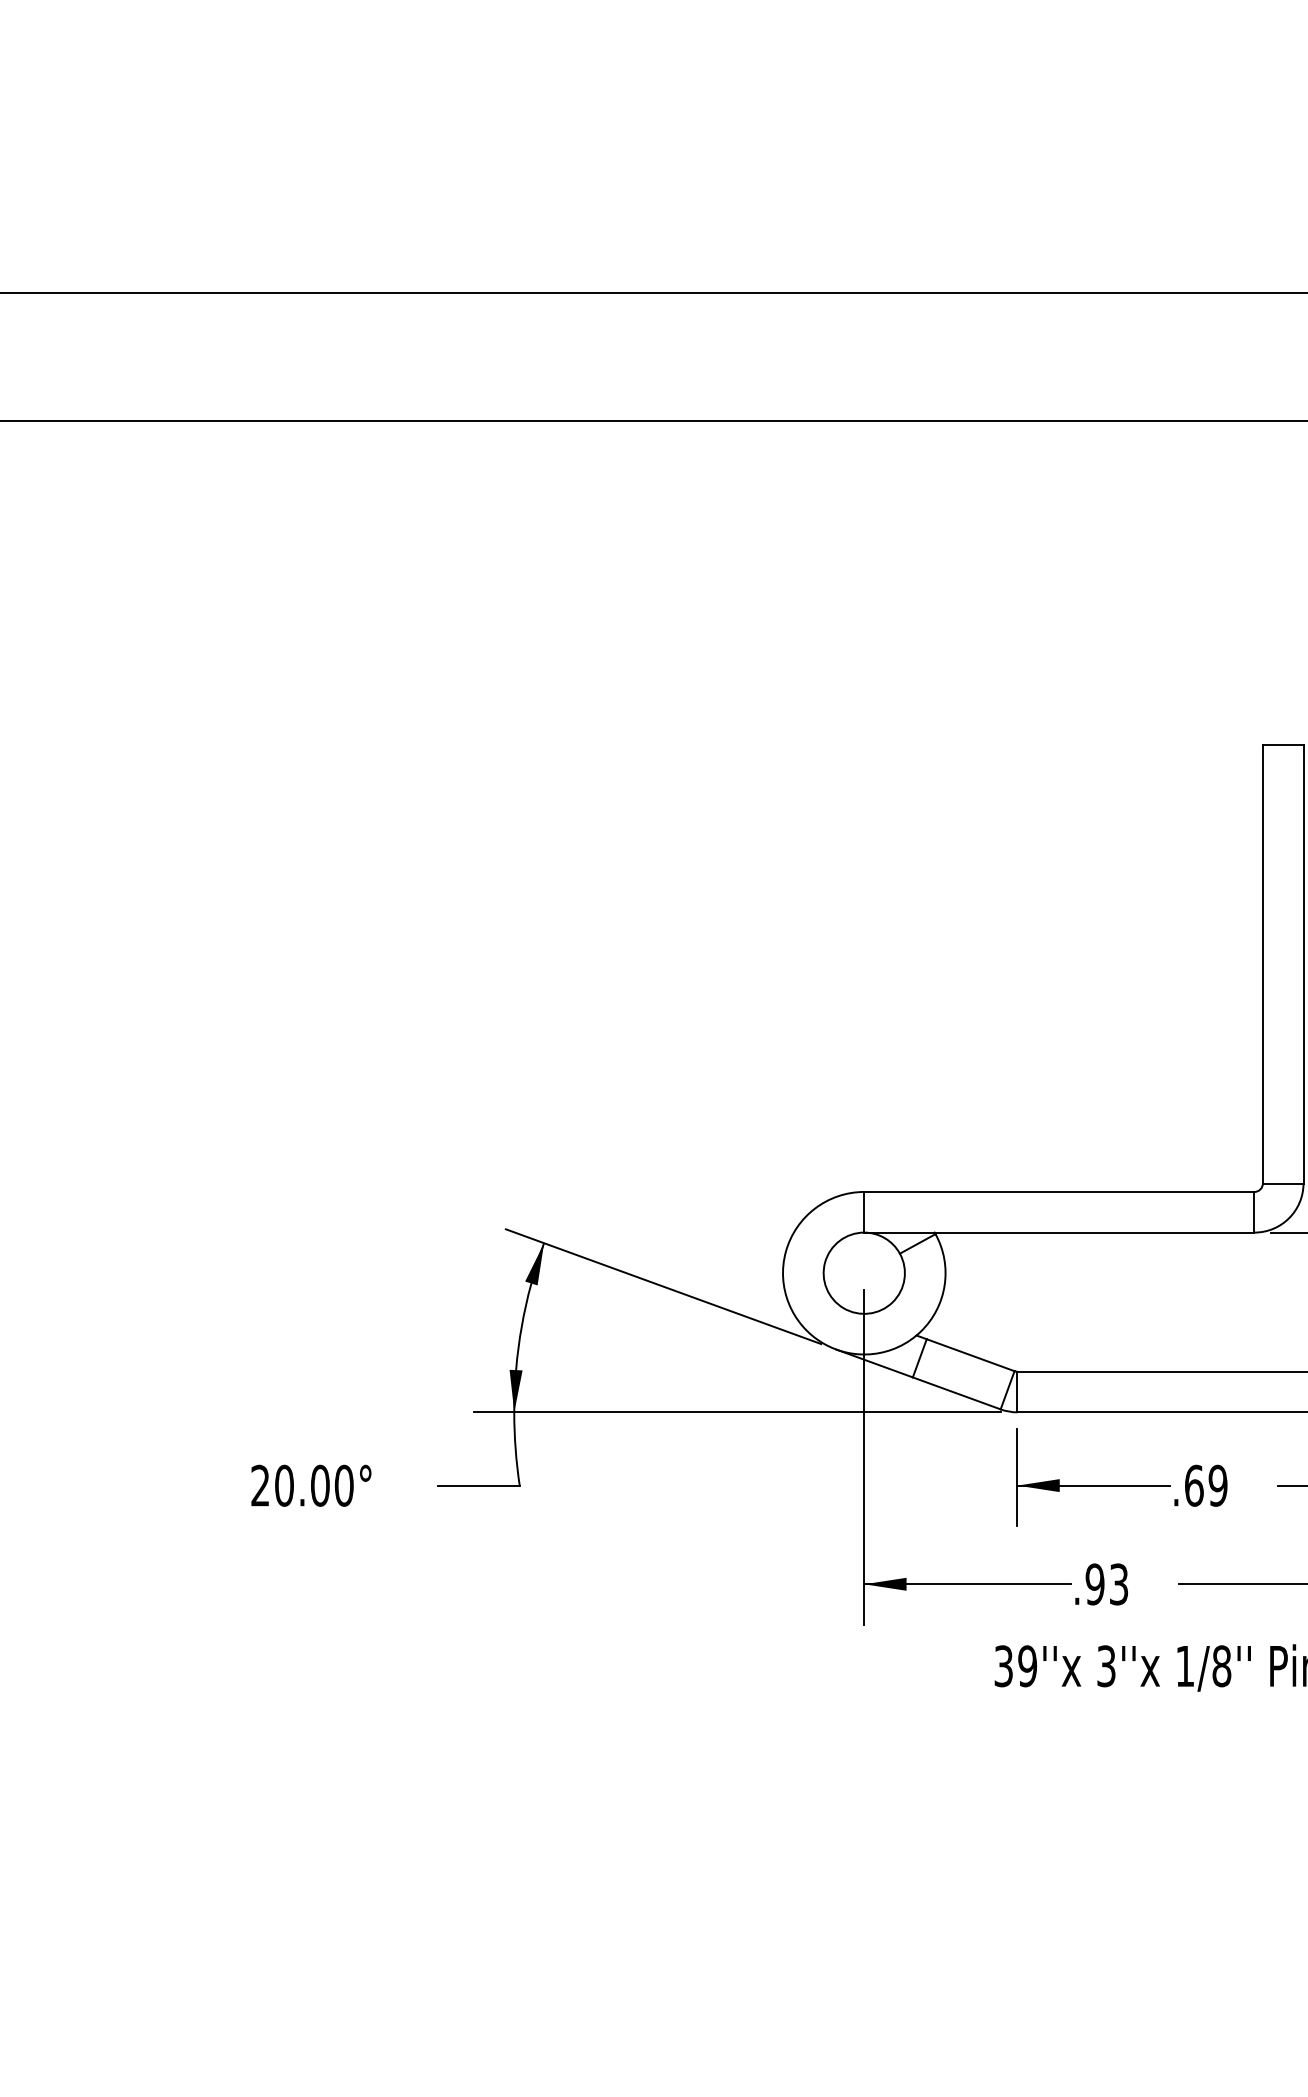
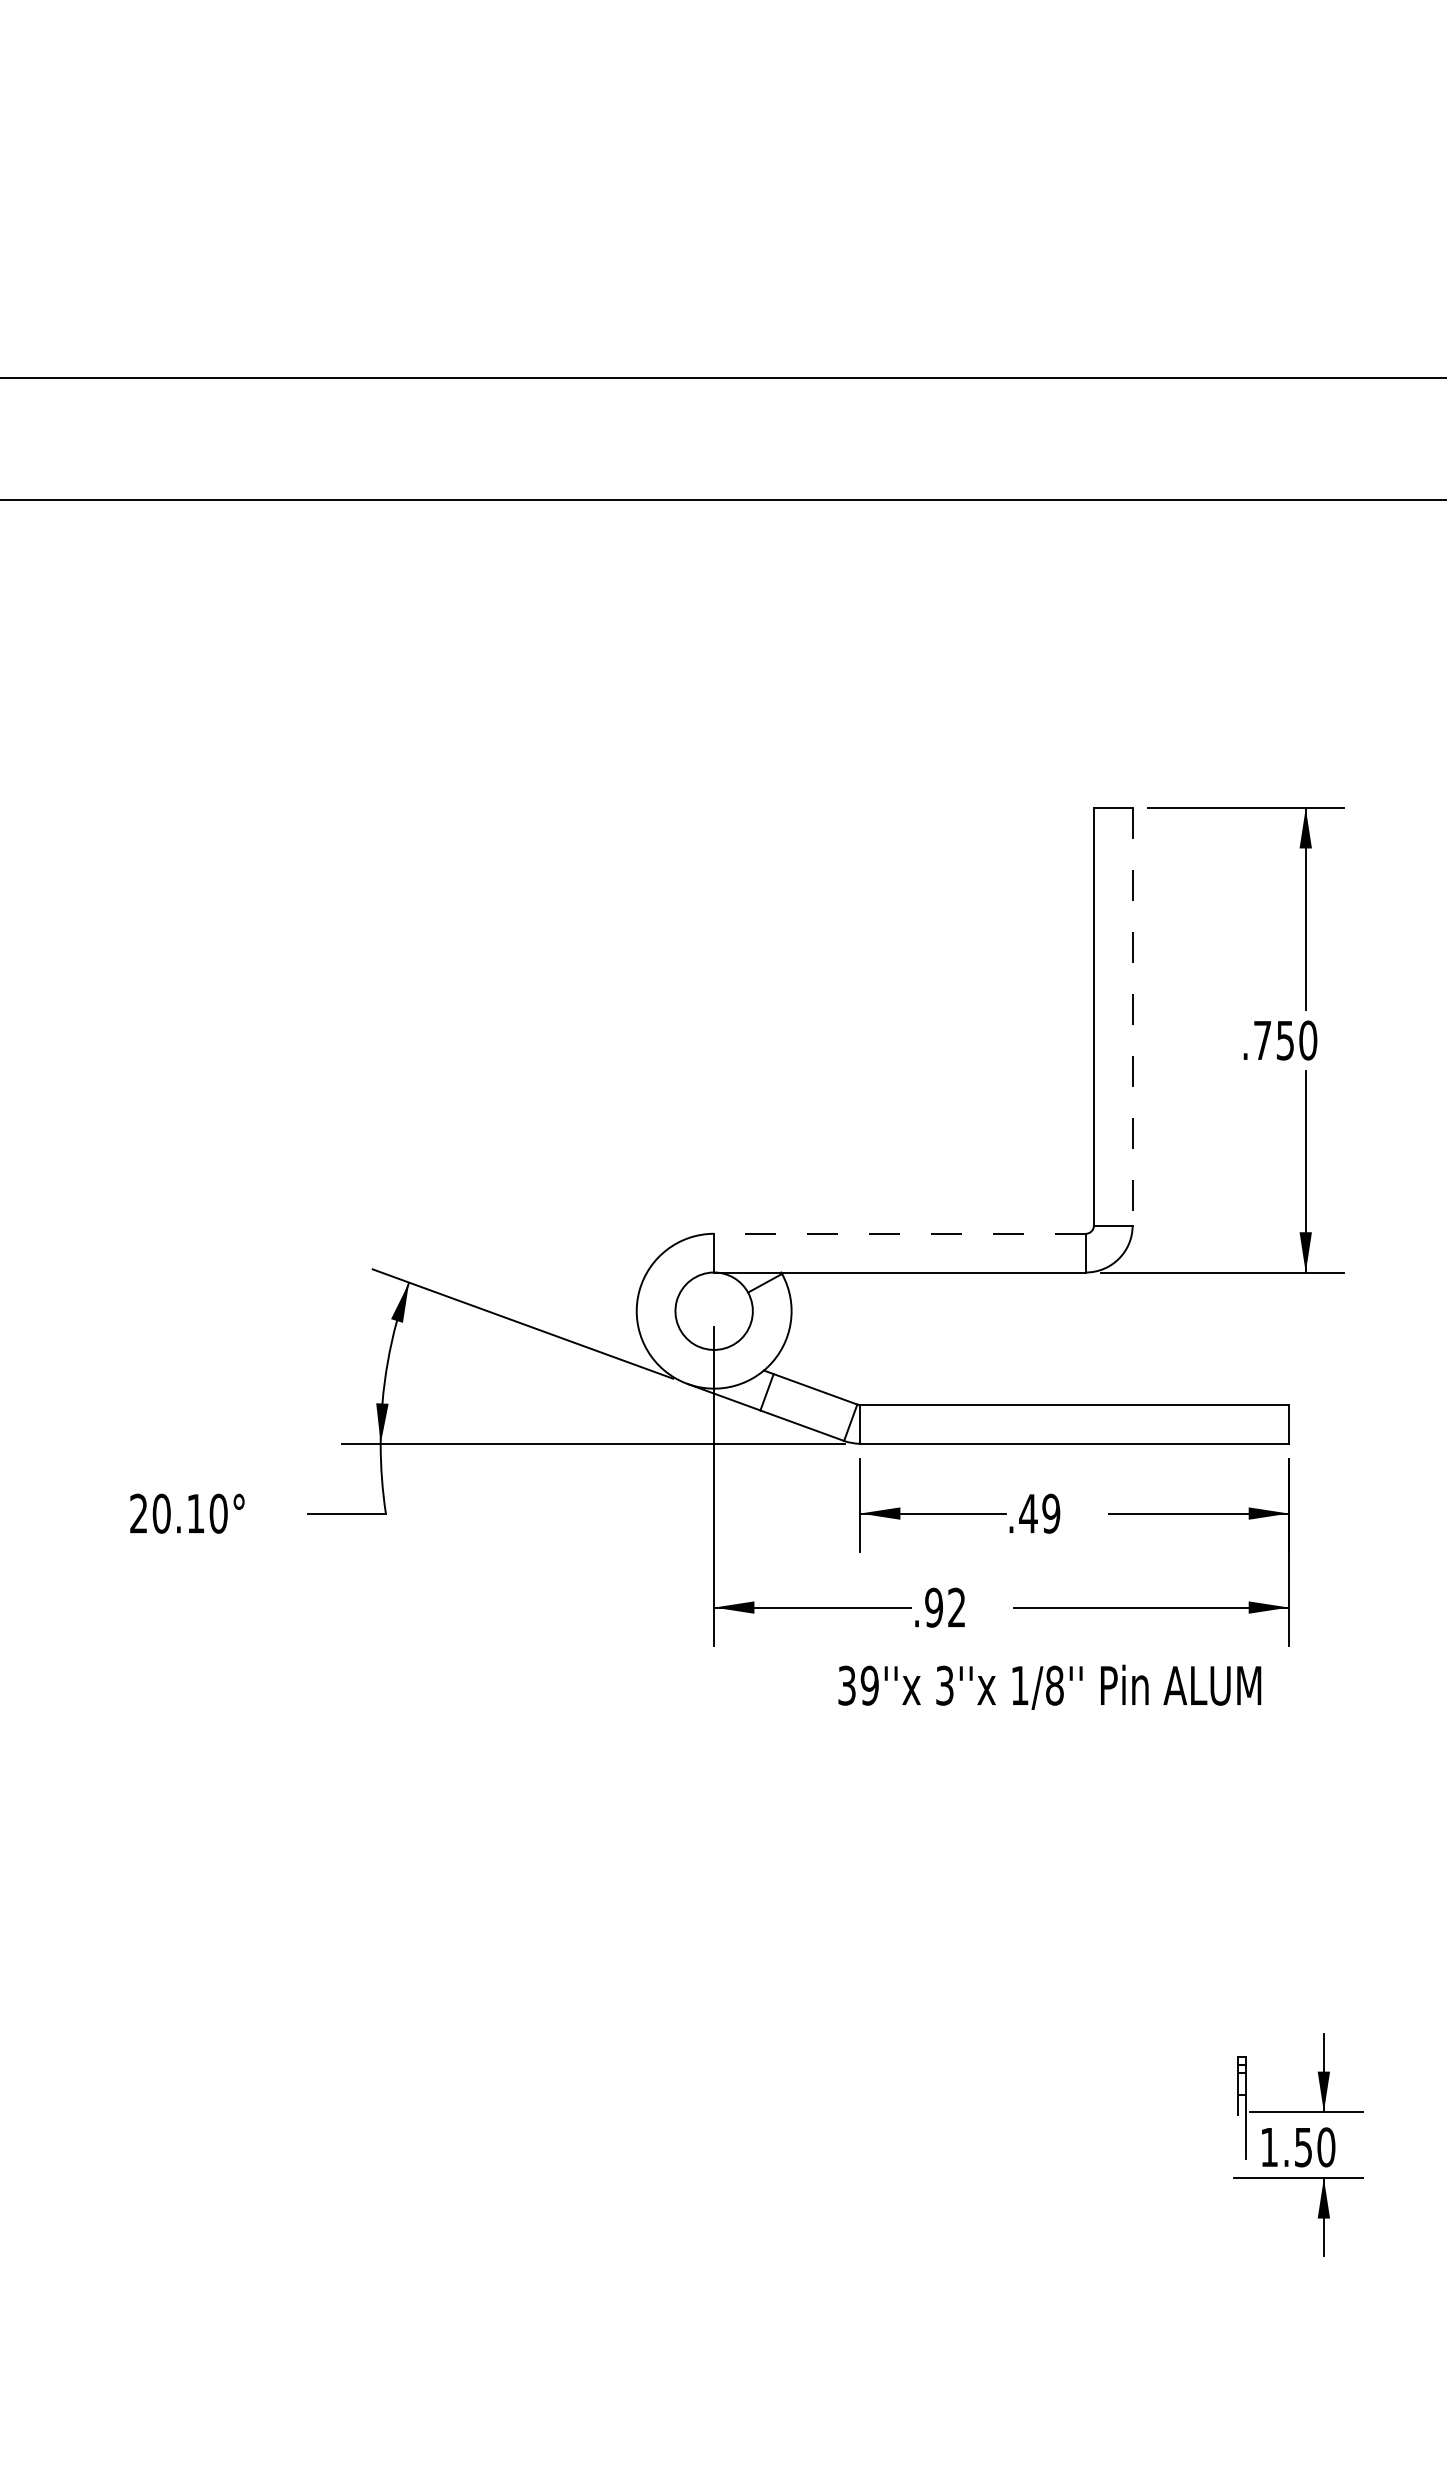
line: (1303, 963) -> (1132, 1016), solid -> dashed
line: (1059, 1191) -> (900, 1233), solid -> dashed
text: (319, 1485) -> (195, 1513), 20.00° -> 20.10°
text: (1194, 1485) -> (1028, 1513), .69 -> .49
text: (1118, 1584) -> (956, 1607), .93 -> .92

